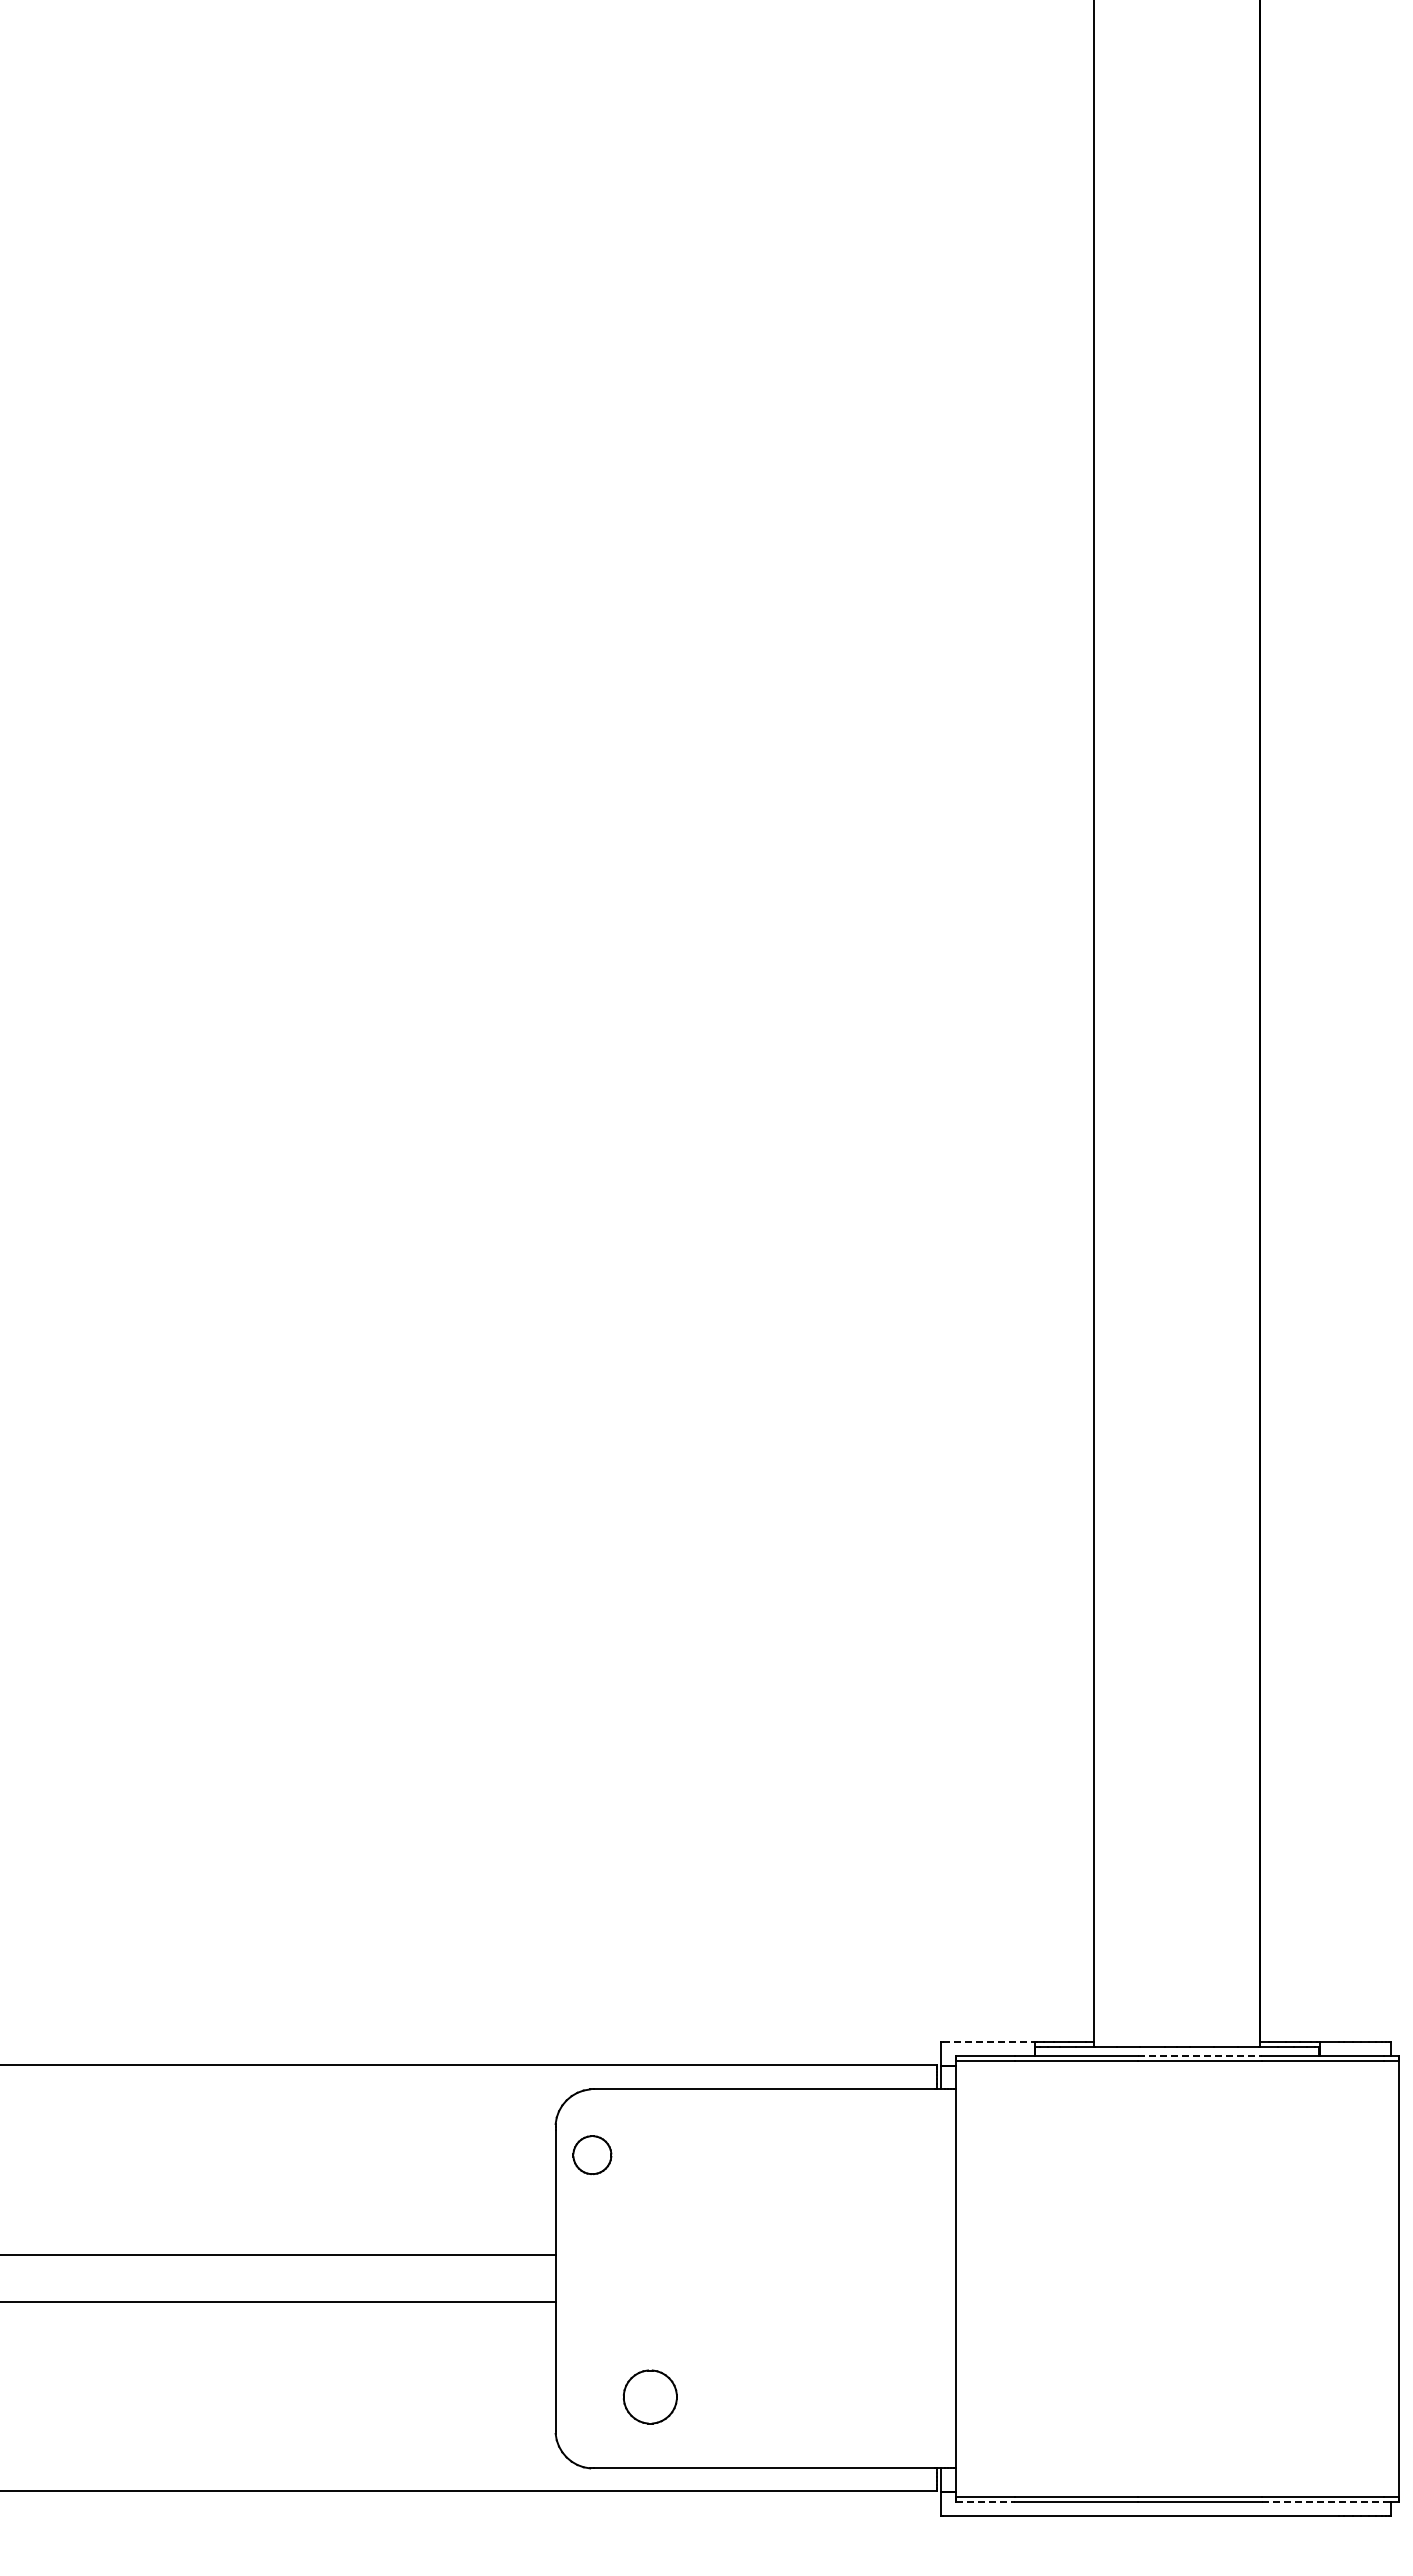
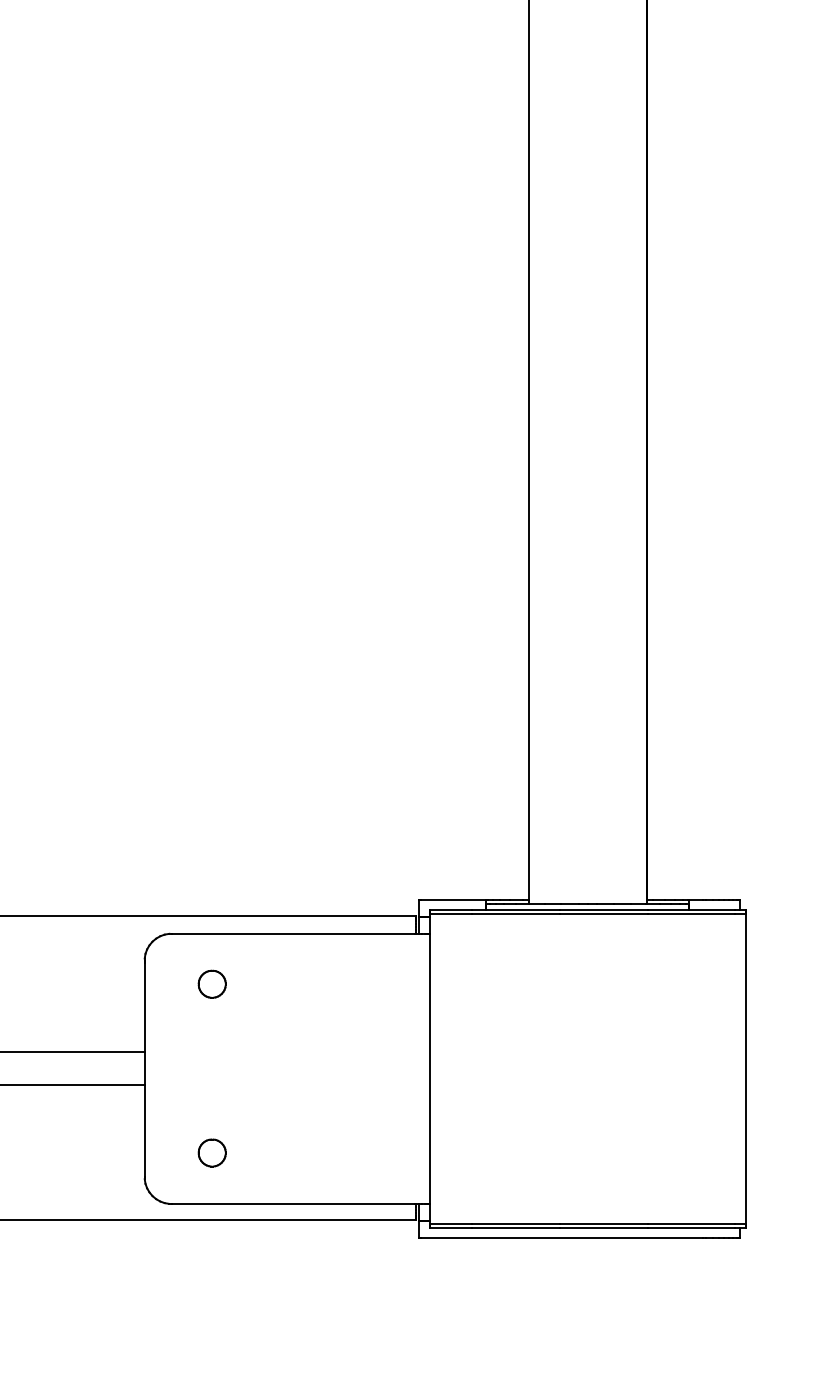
line: (989, 2042) -> (453, 900), dashed -> solid
line: (1200, 2056) -> (604, 910), dashed -> solid
part: (592, 2155) -> (212, 984), moved
part: (650, 2396) -> (212, 1152), size x0.71
line: (985, 2501) -> (451, 1227), dashed -> solid
line: (1323, 2501) -> (691, 1227), dashed -> solid

